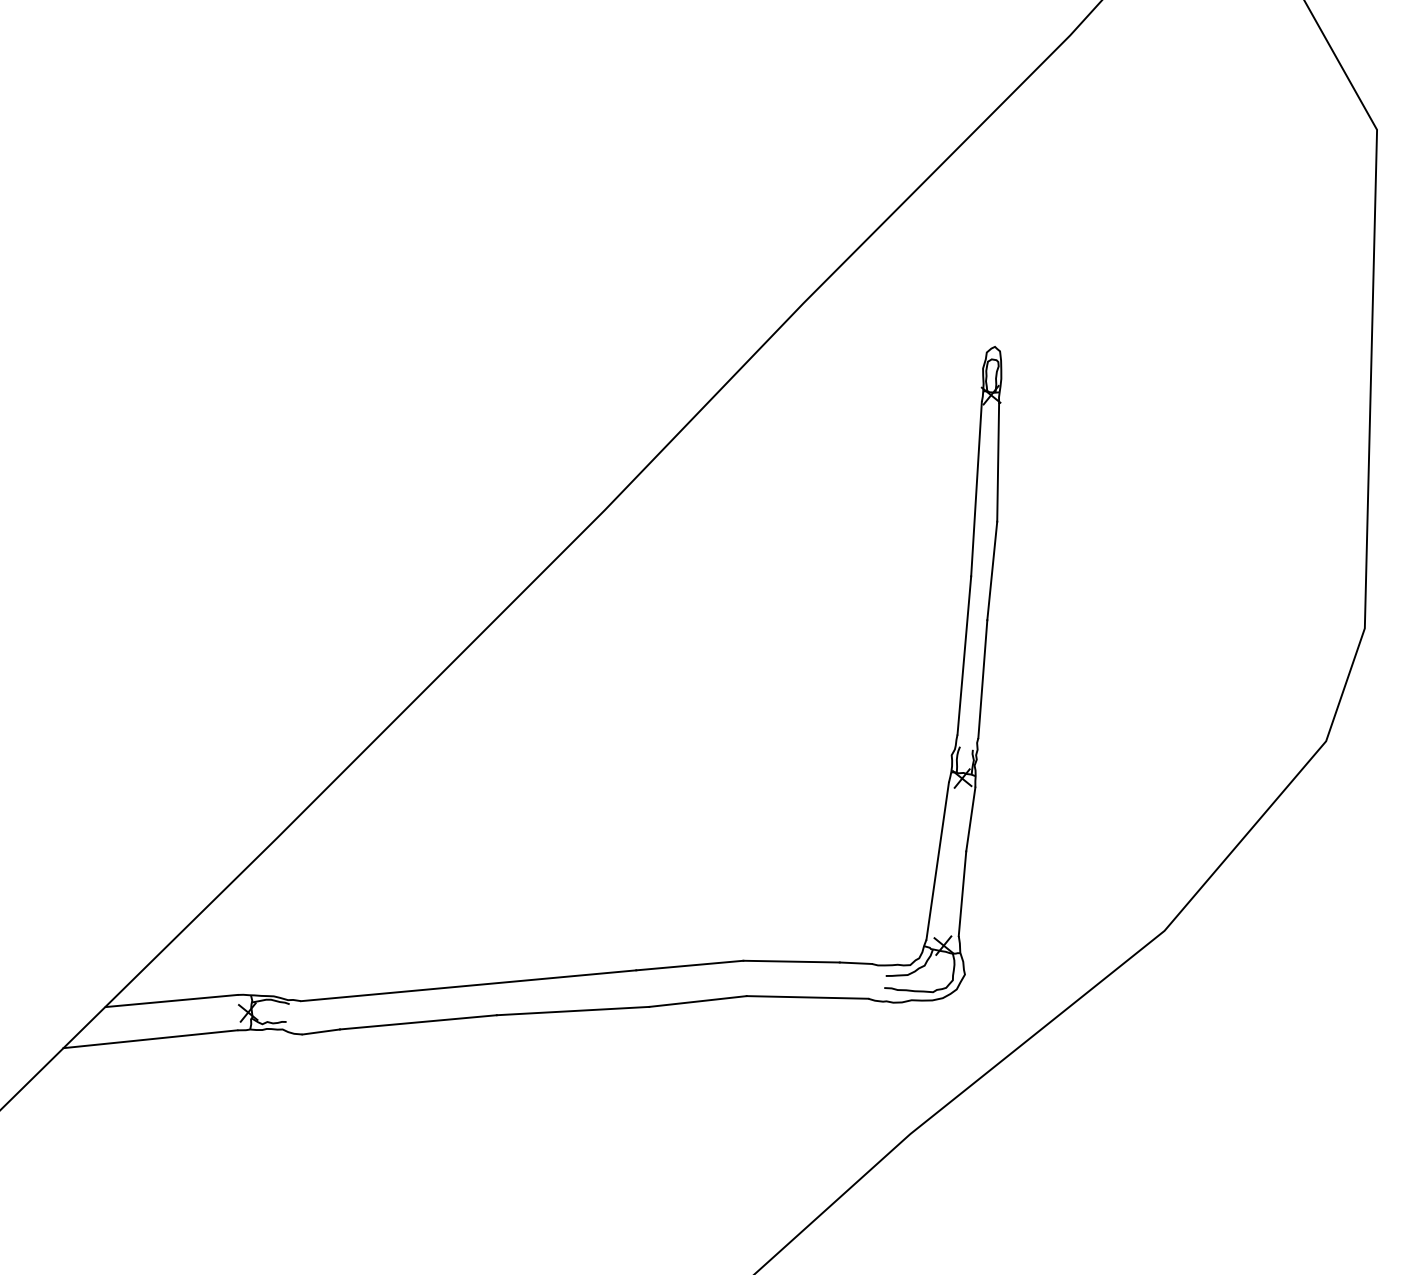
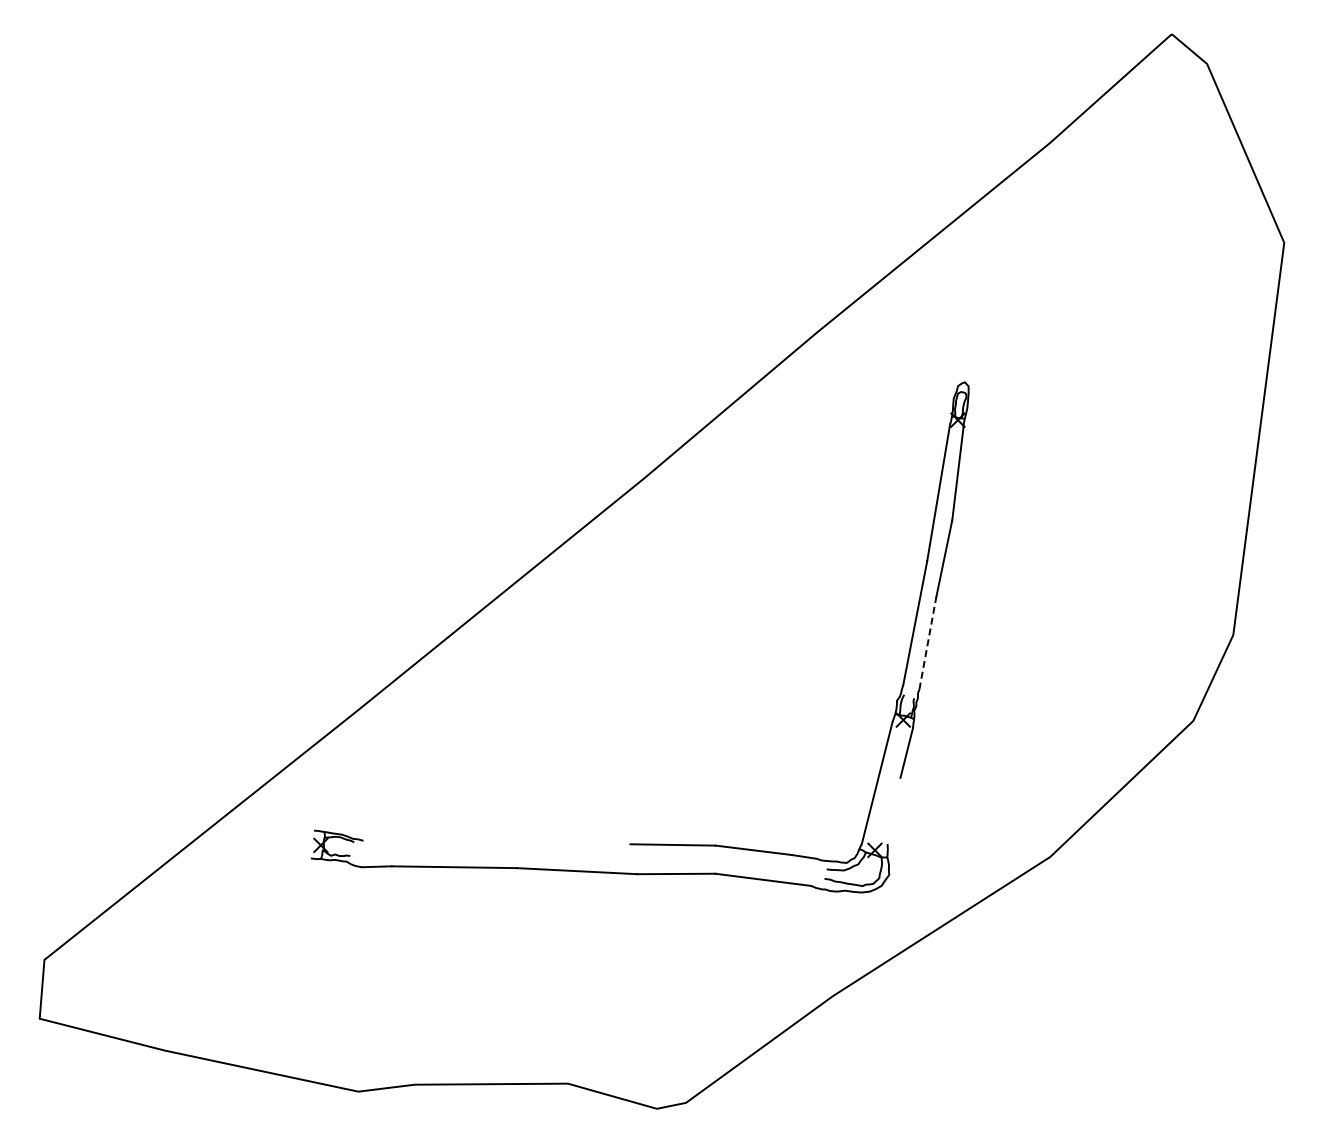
line: (982, 679) -> (927, 643), solid -> dashed
line: (961, 893) -> (893, 810), removed
line: (468, 985) -> (496, 842), removed
line: (170, 1000) -> (260, 829), removed
line: (150, 1039) -> (241, 858), removed

